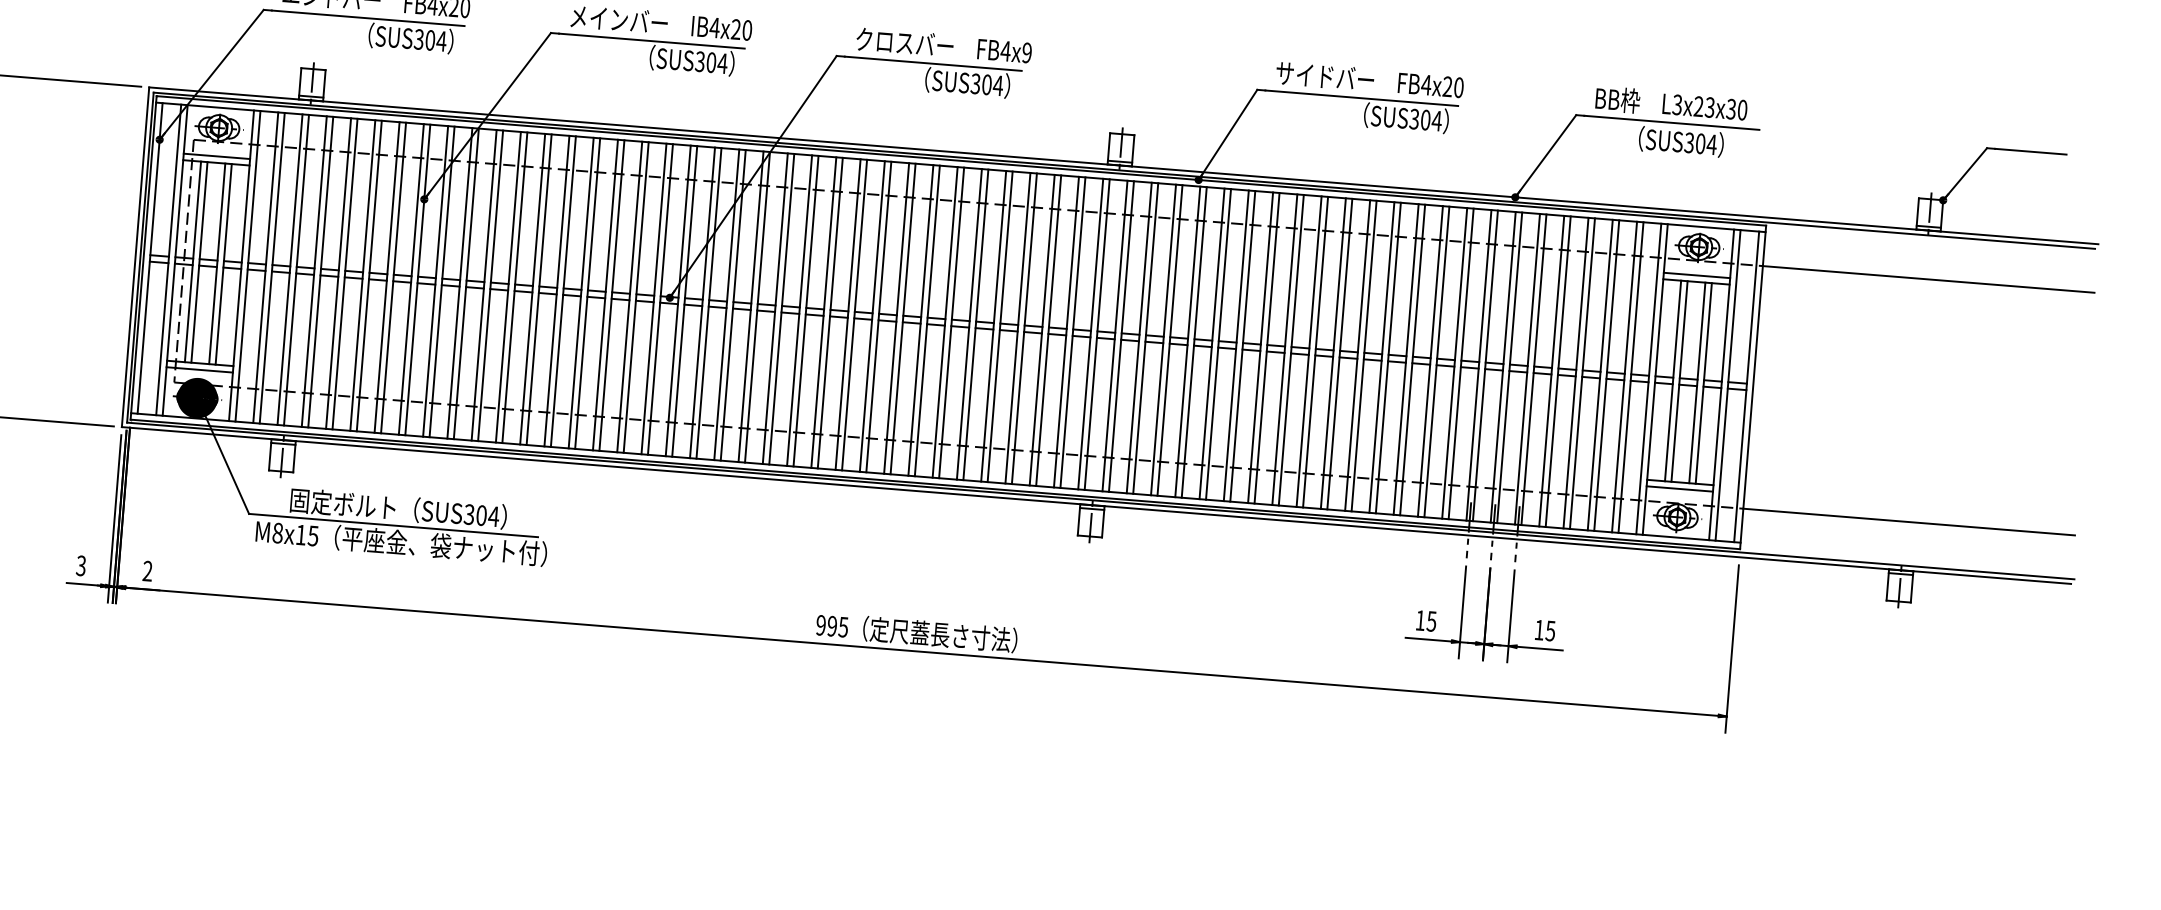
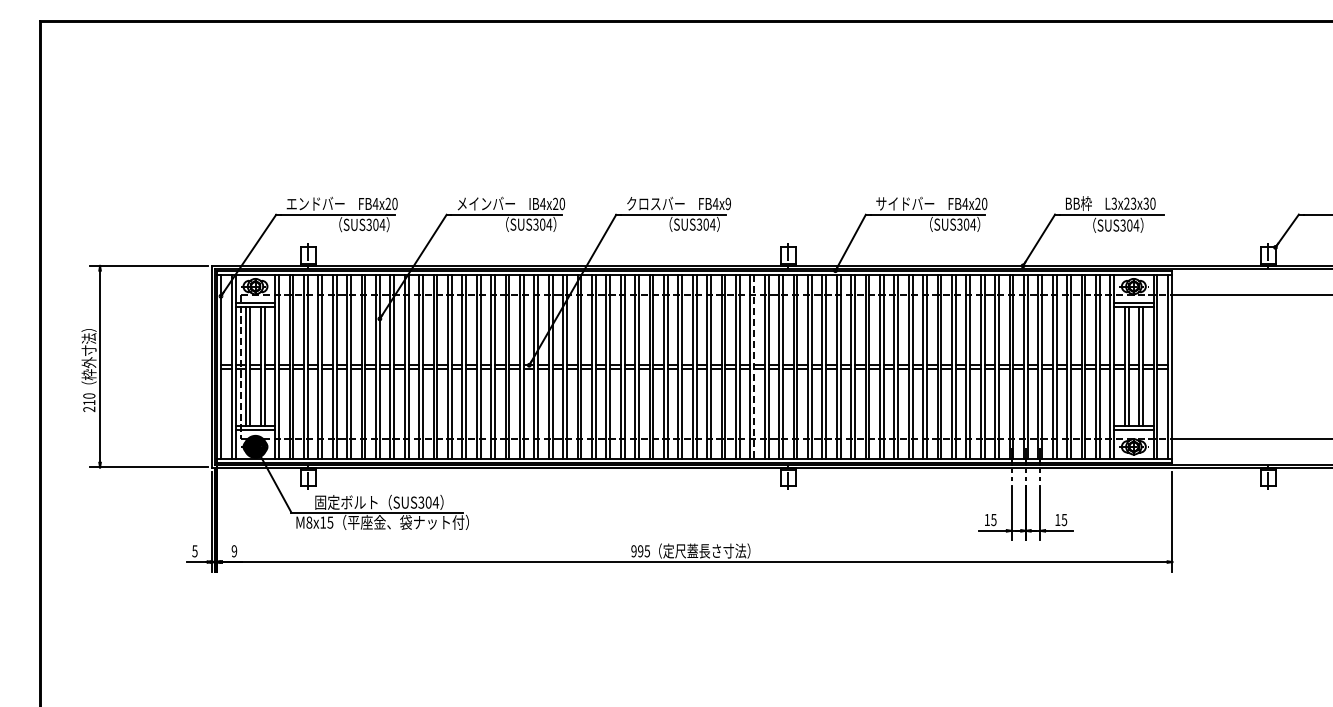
line: (1049, 332) -> (754, 367), solid -> dashed
text: (80, 564) -> (194, 550), 3 -> 5
text: (147, 571) -> (234, 551), 2 -> 9

